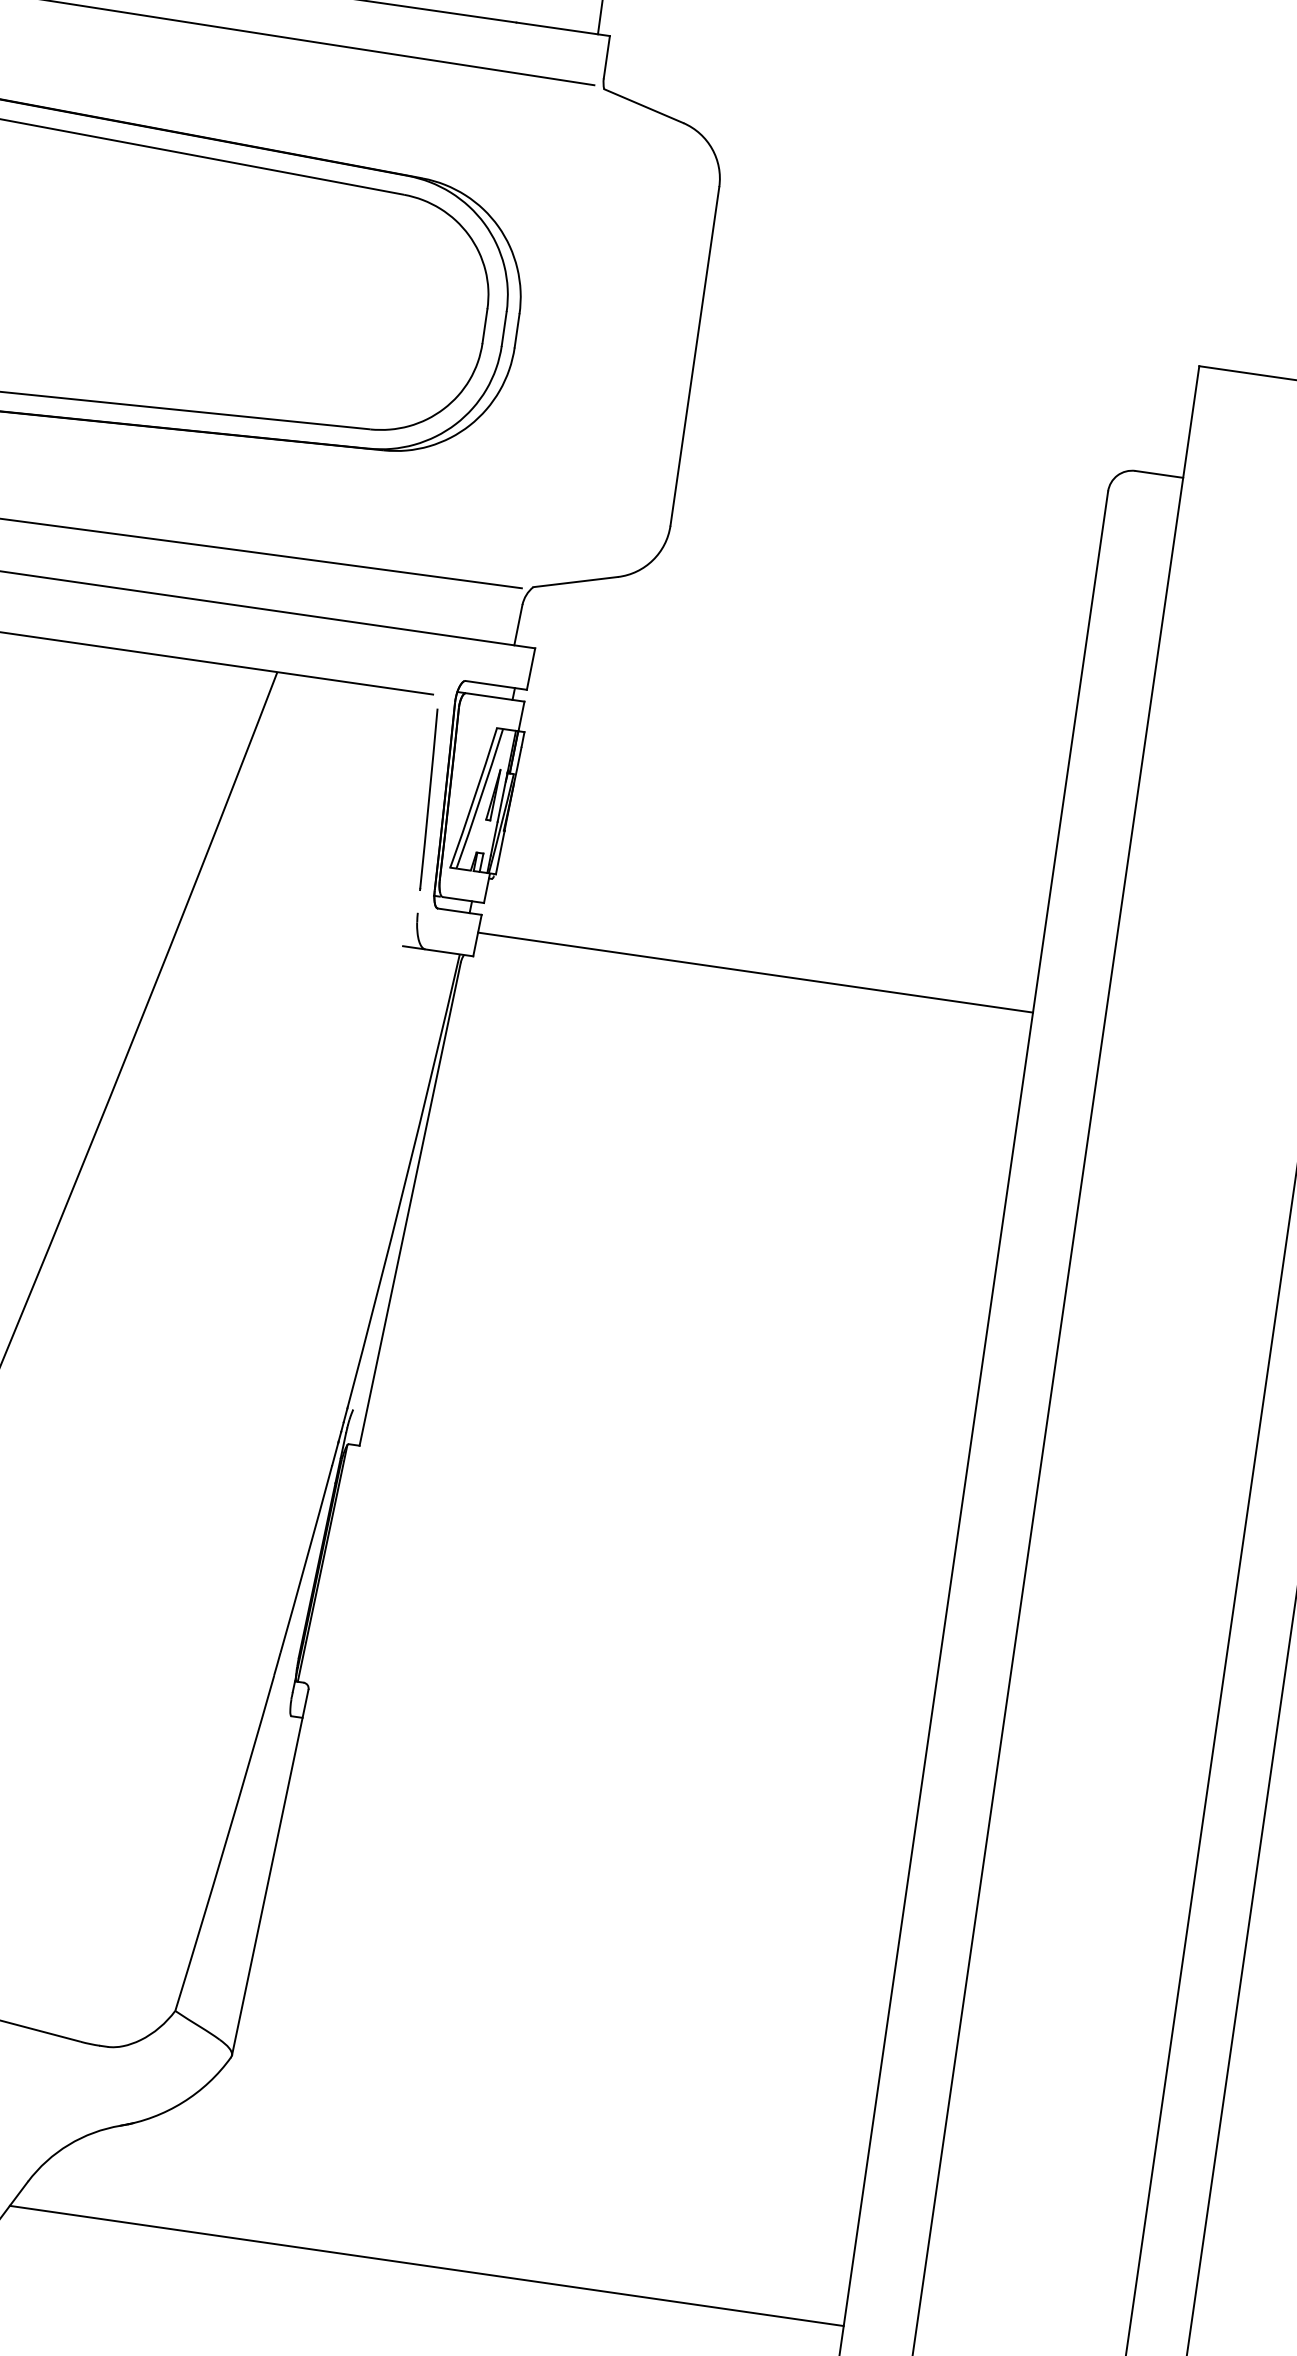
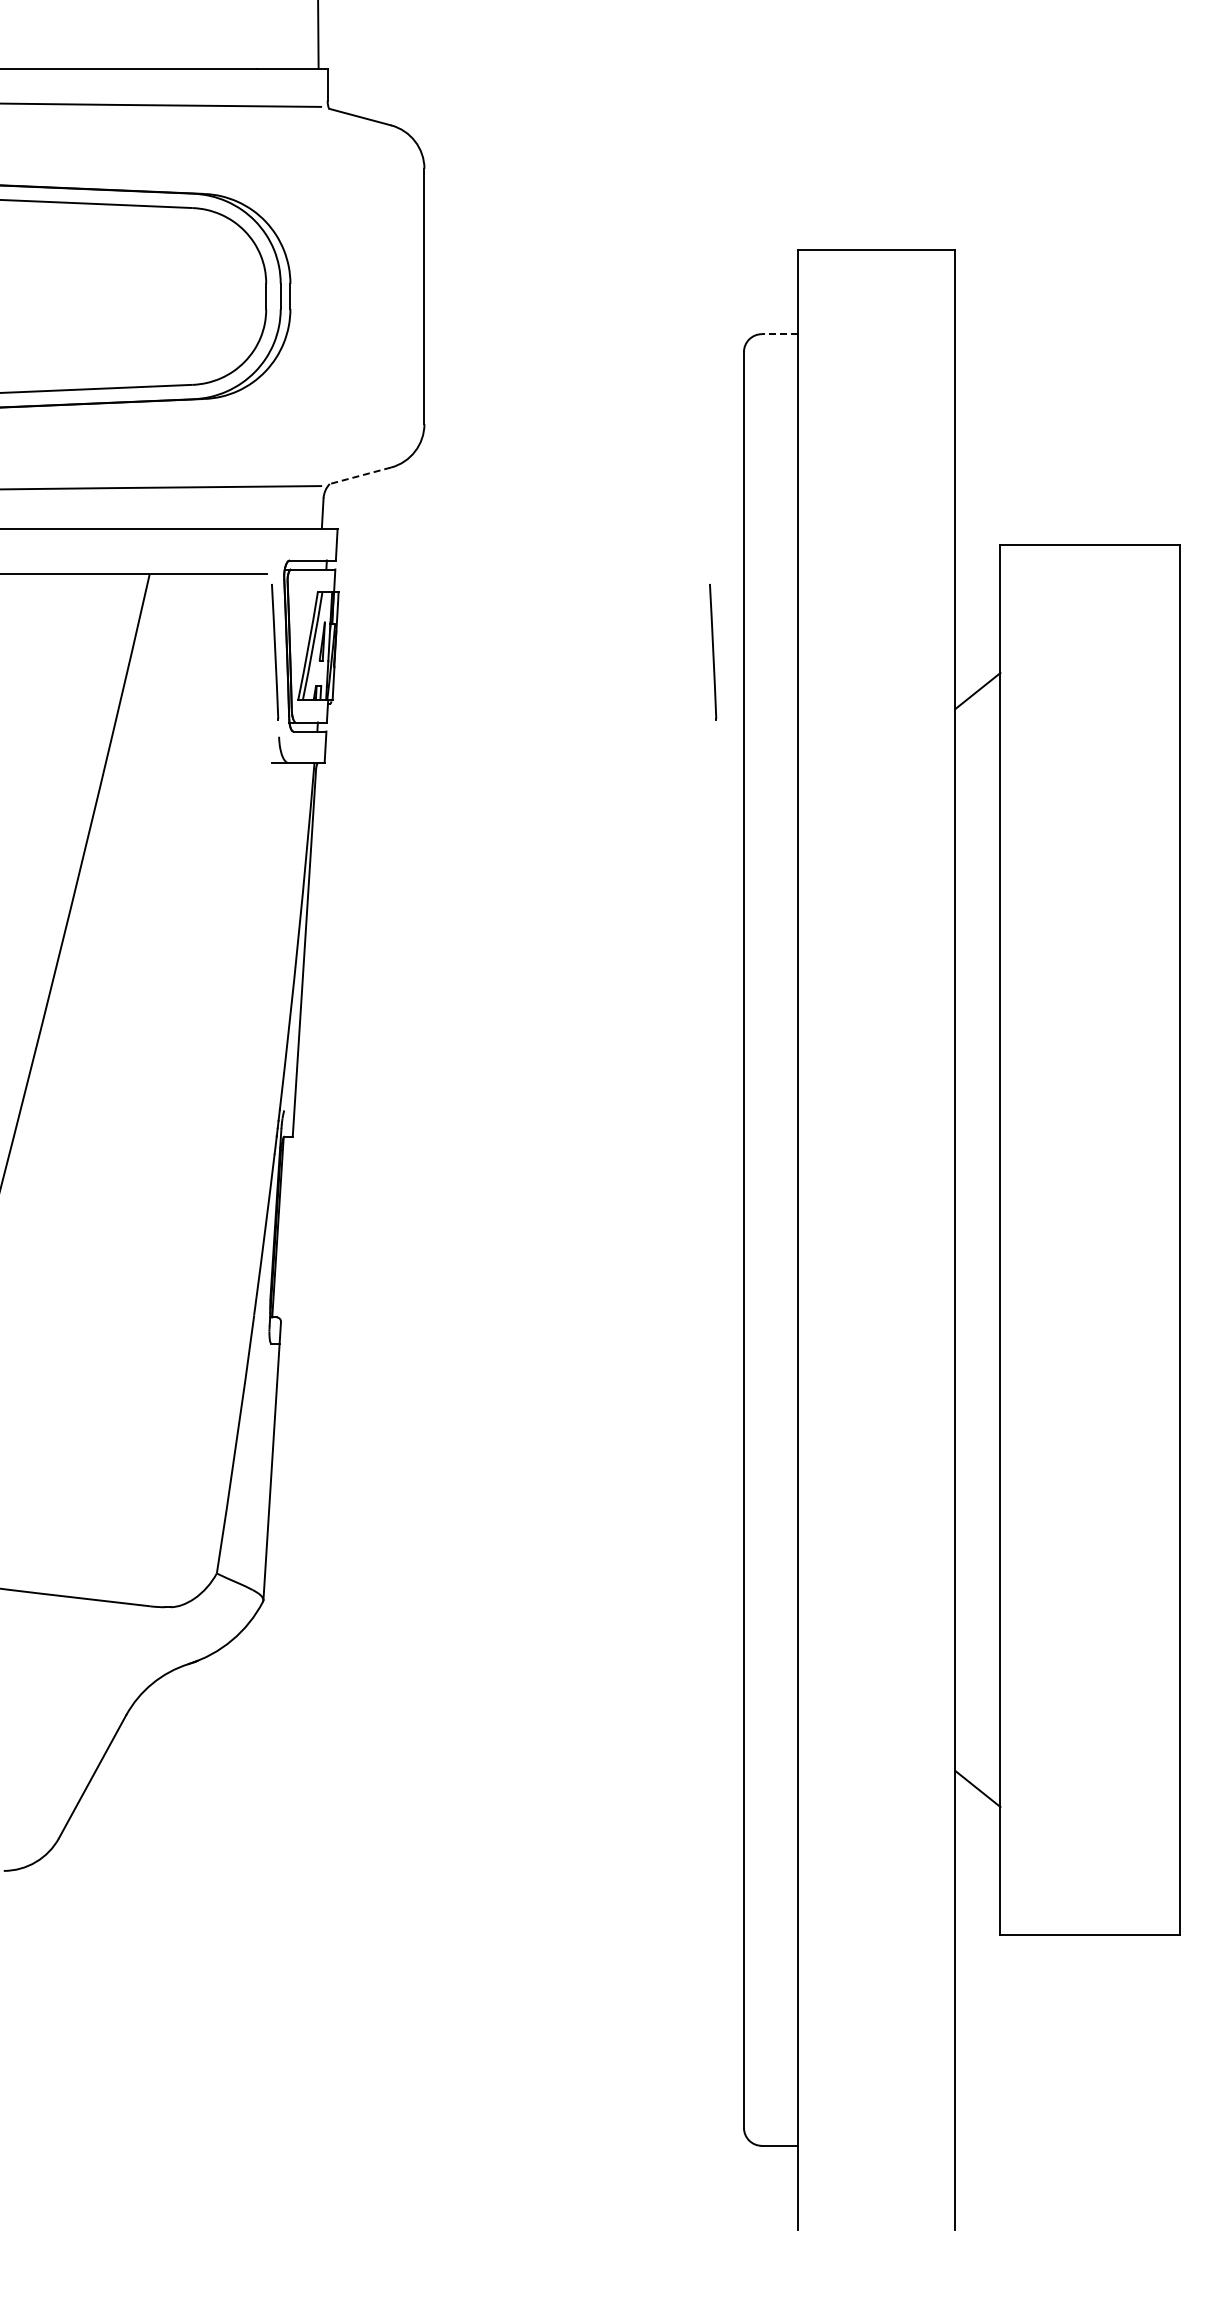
line: (1158, 474) -> (779, 334), solid -> dashed
line: (575, 581) -> (360, 475), solid -> dashed
line: (1010, 884) -> (713, 652), added
line: (755, 973) -> (534, 745), removed
line: (426, 2266) -> (429, 1735), removed

